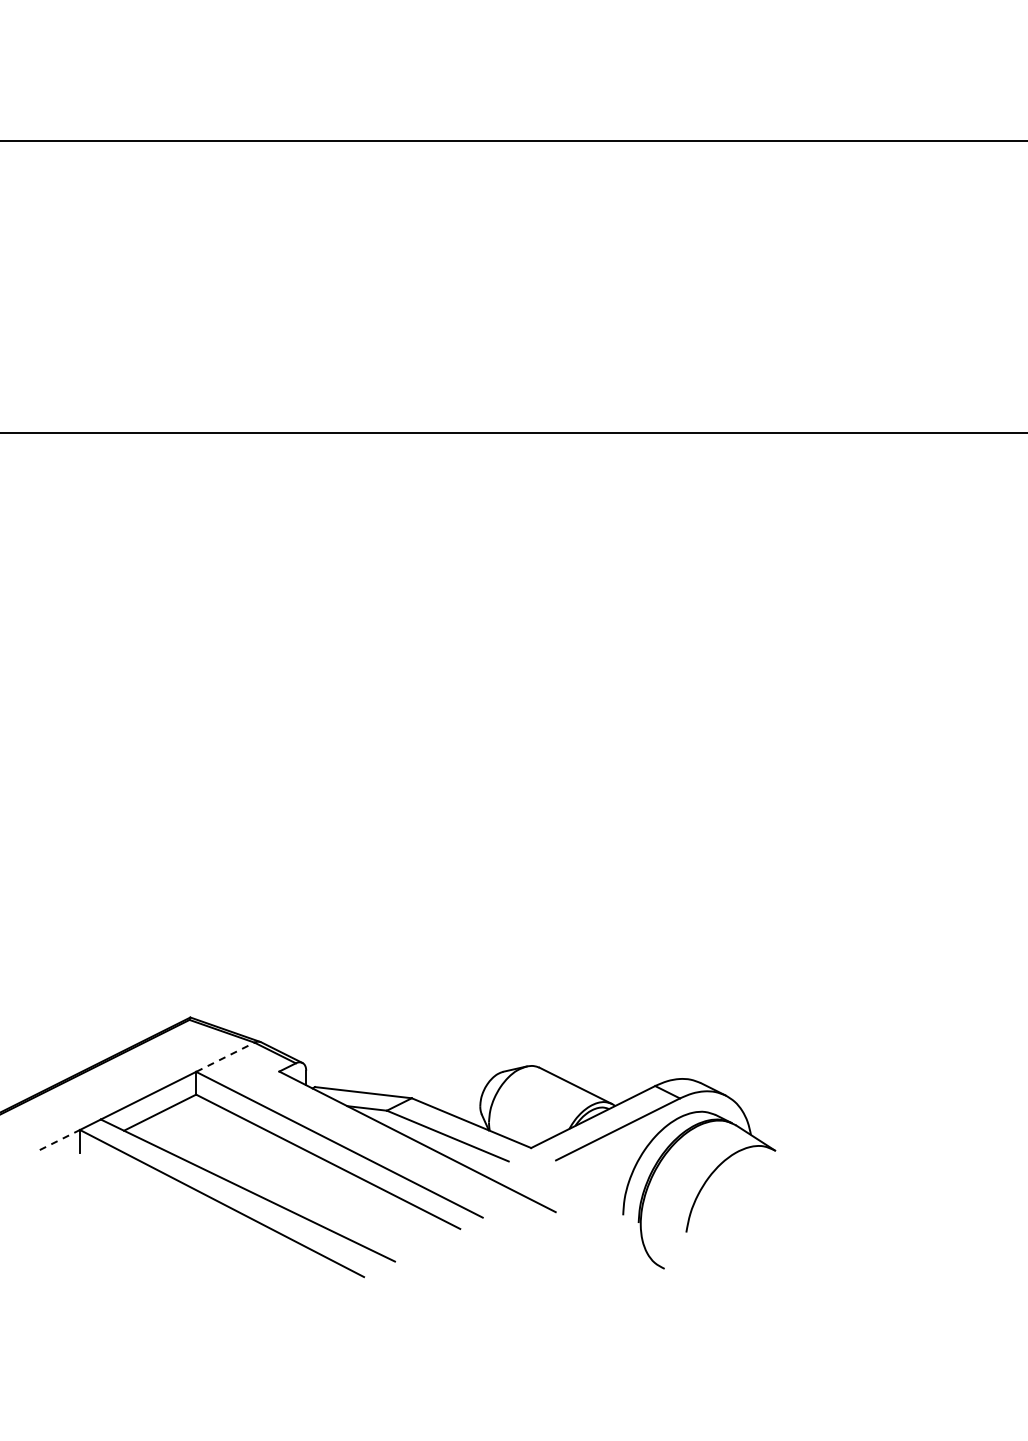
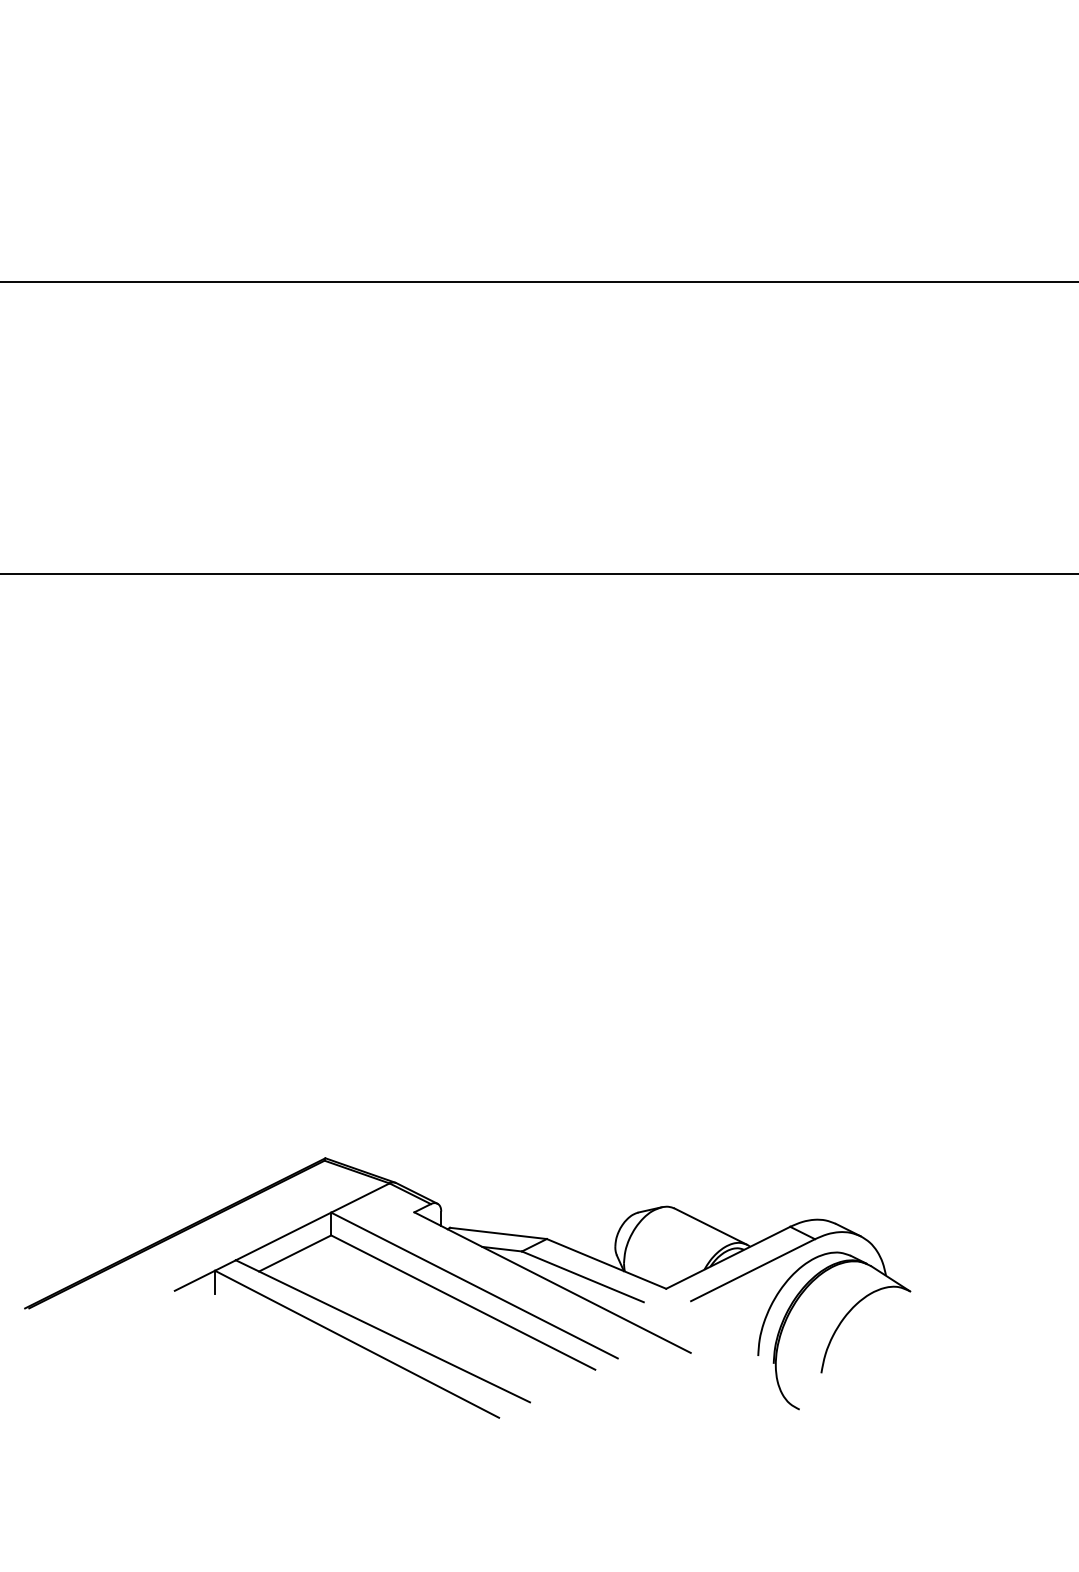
line: (225, 1057) -> (360, 1198), dashed -> solid
line: (60, 1139) -> (195, 1280), dashed -> solid

